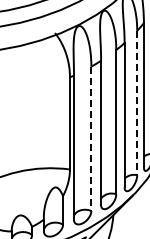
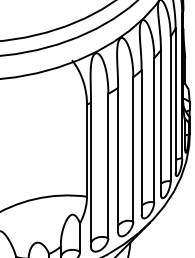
line: (137, 103) -> (154, 130), dashed -> solid
line: (91, 139) -> (108, 166), dashed -> solid

